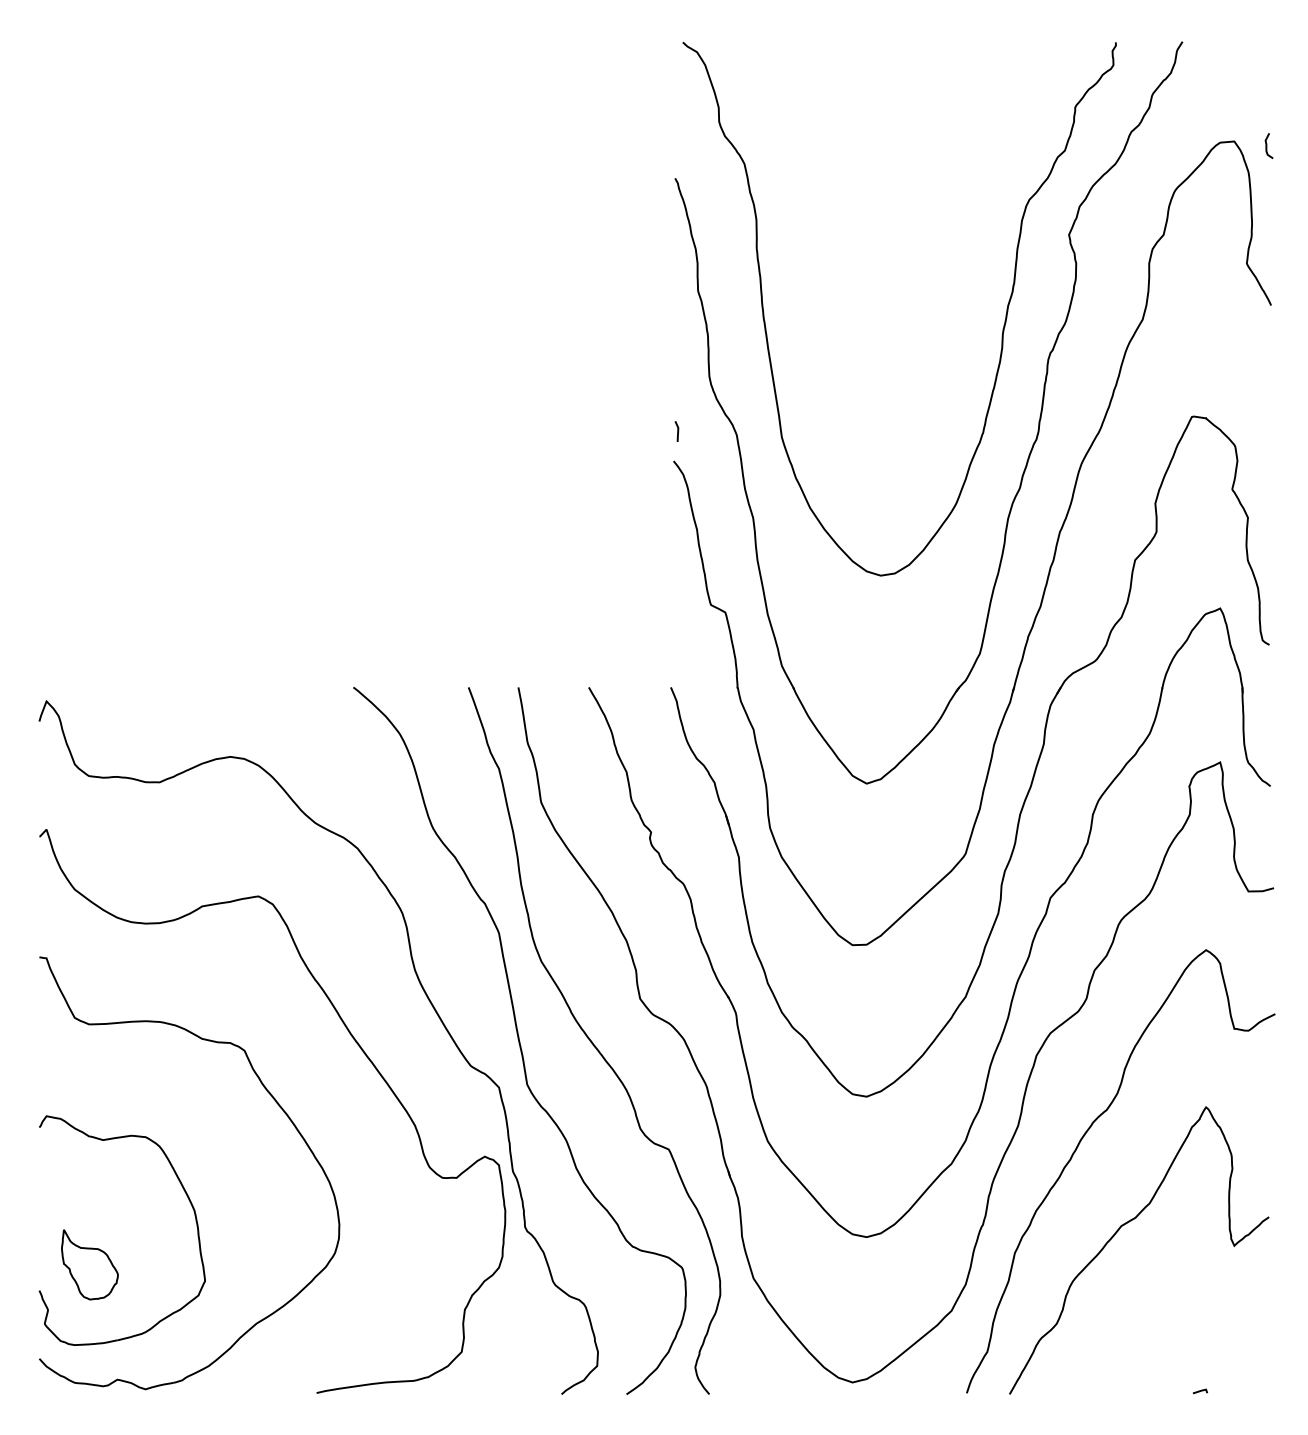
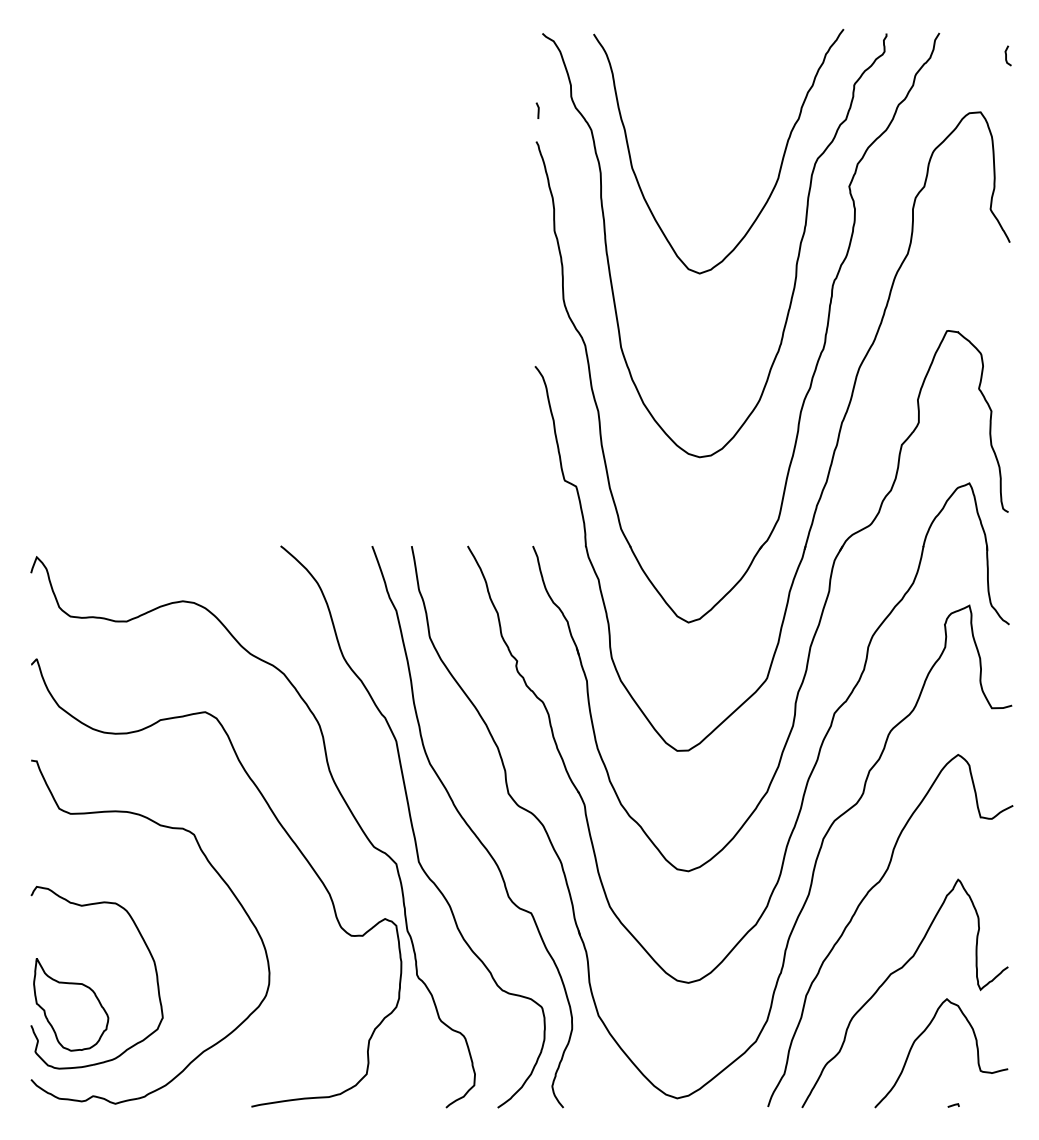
curve: (1266, 145) -> (1006, 55), moved
curve: (981, 212) -> (779, 168), added
line: (676, 431) -> (537, 110), moved
part: (90, 1264) -> (71, 1004), size x1.67
curve: (1161, 1302) -> (922, 1034), added

